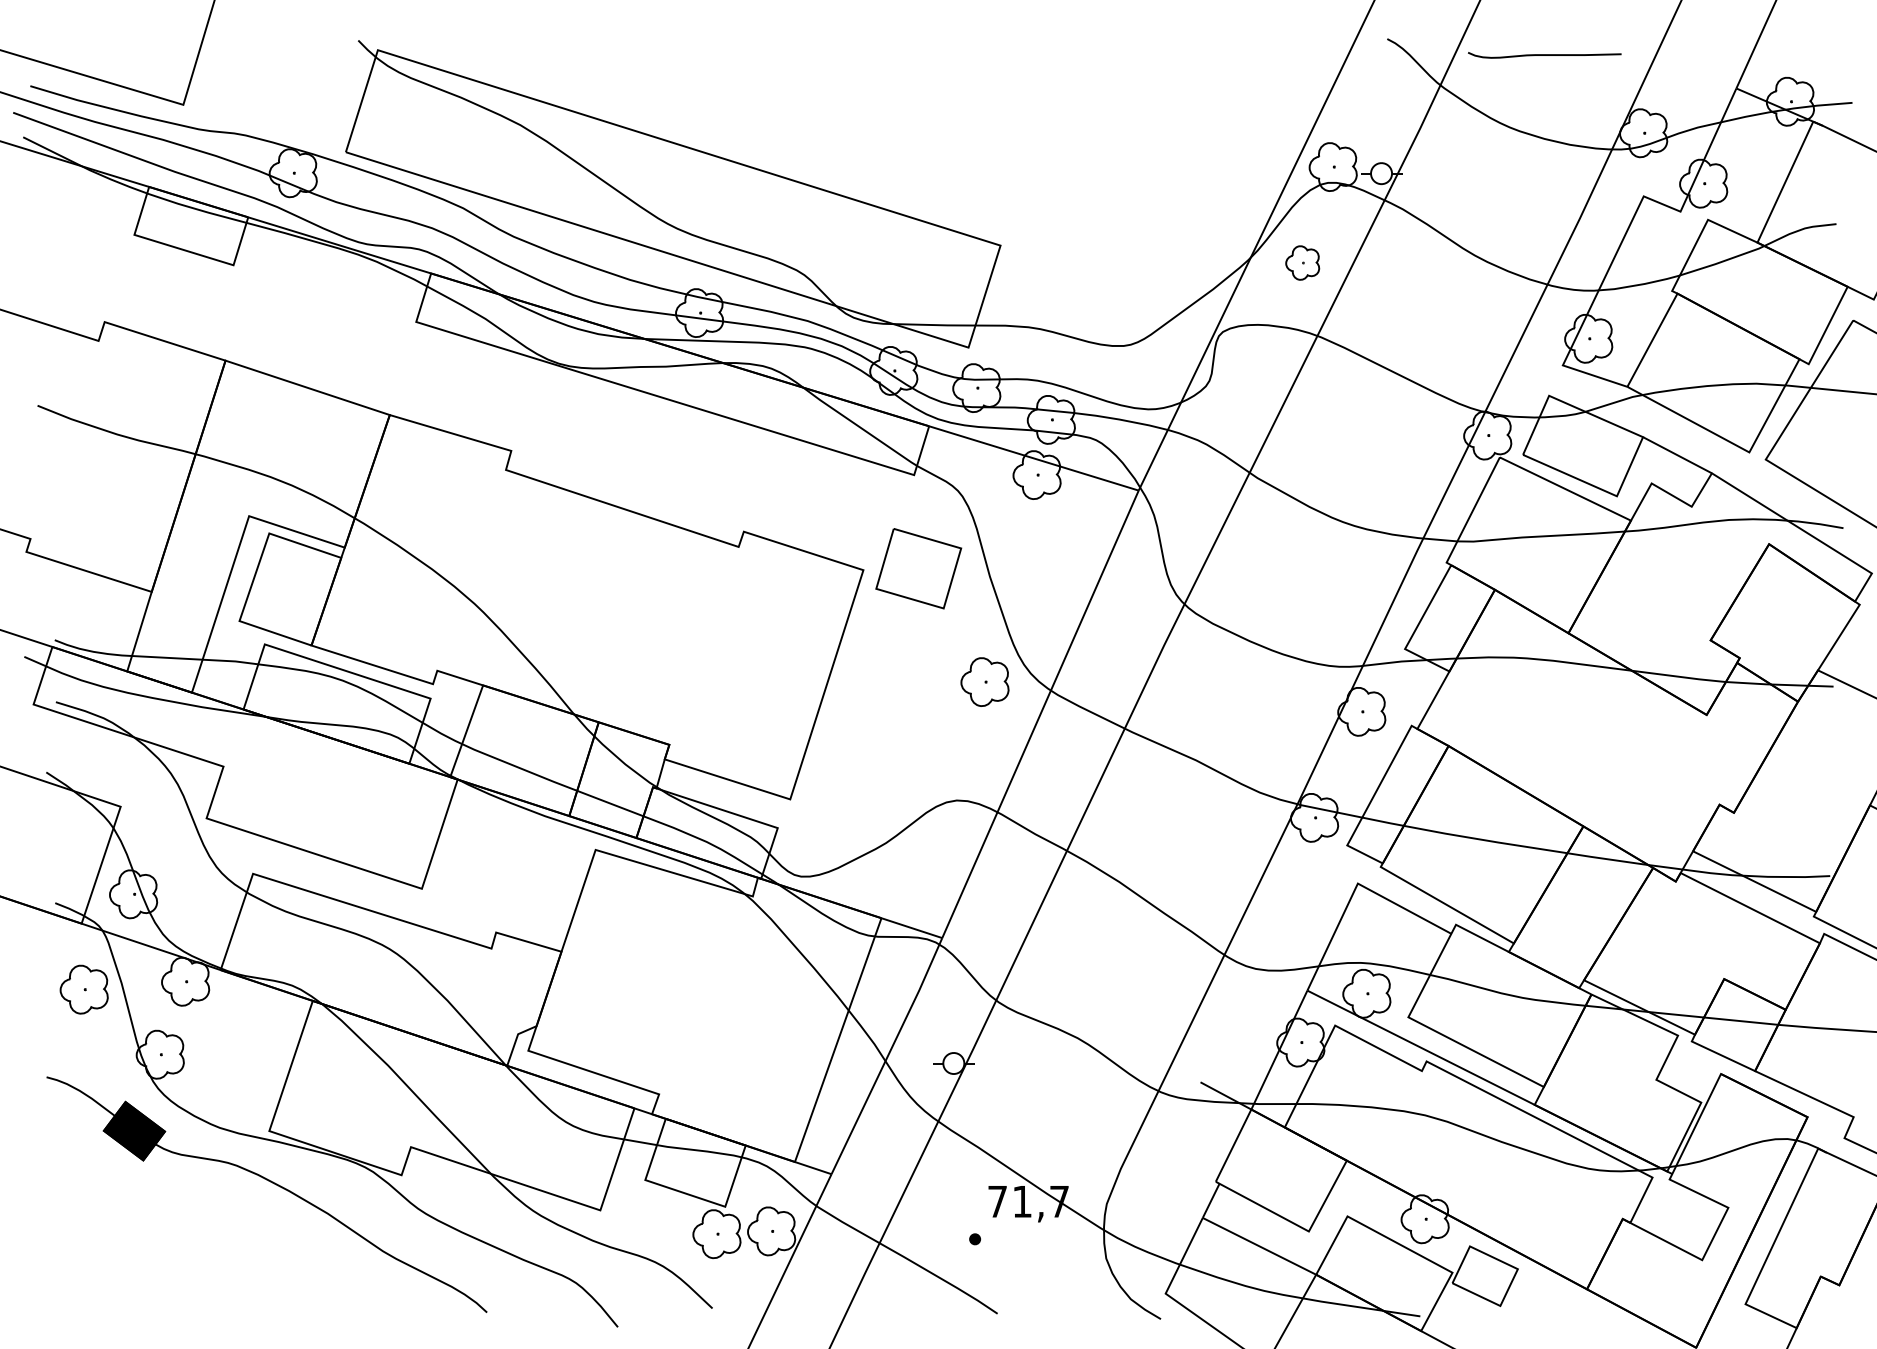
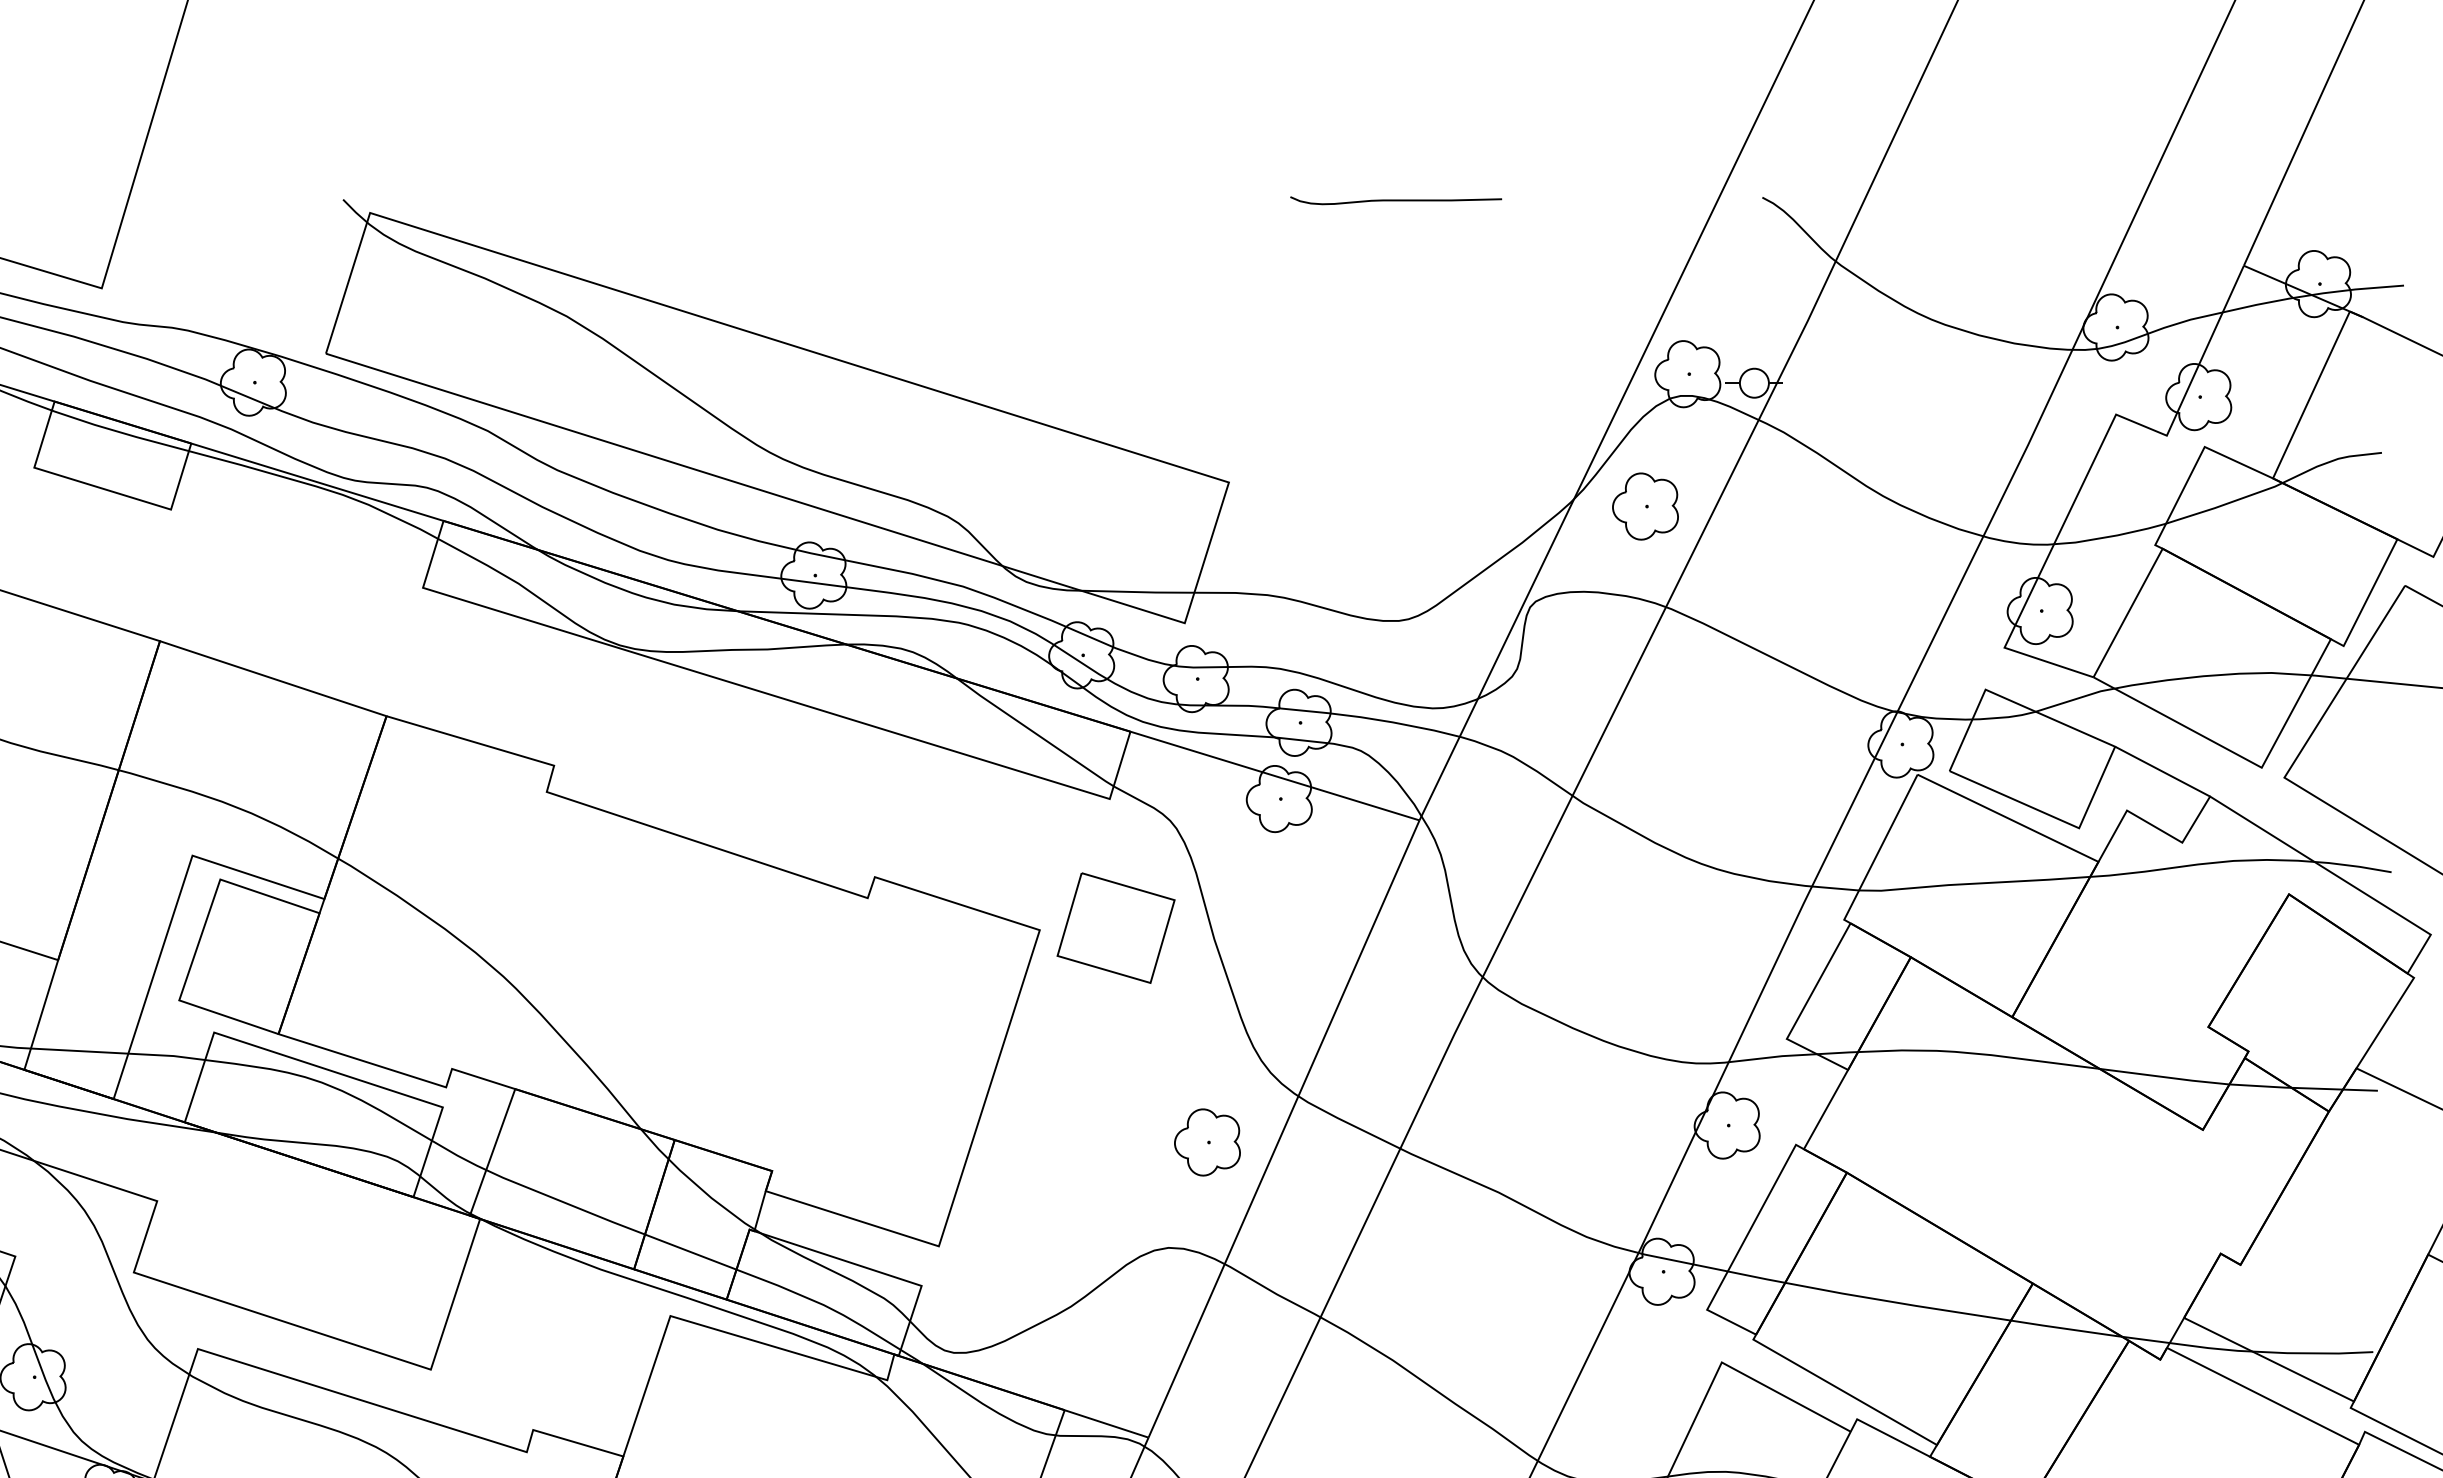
curve: (1544, 55) -> (1395, 200), moved
part: (1302, 262) -> (1645, 505), size x1.43
part: (984, 681) -> (1206, 1141), moved

